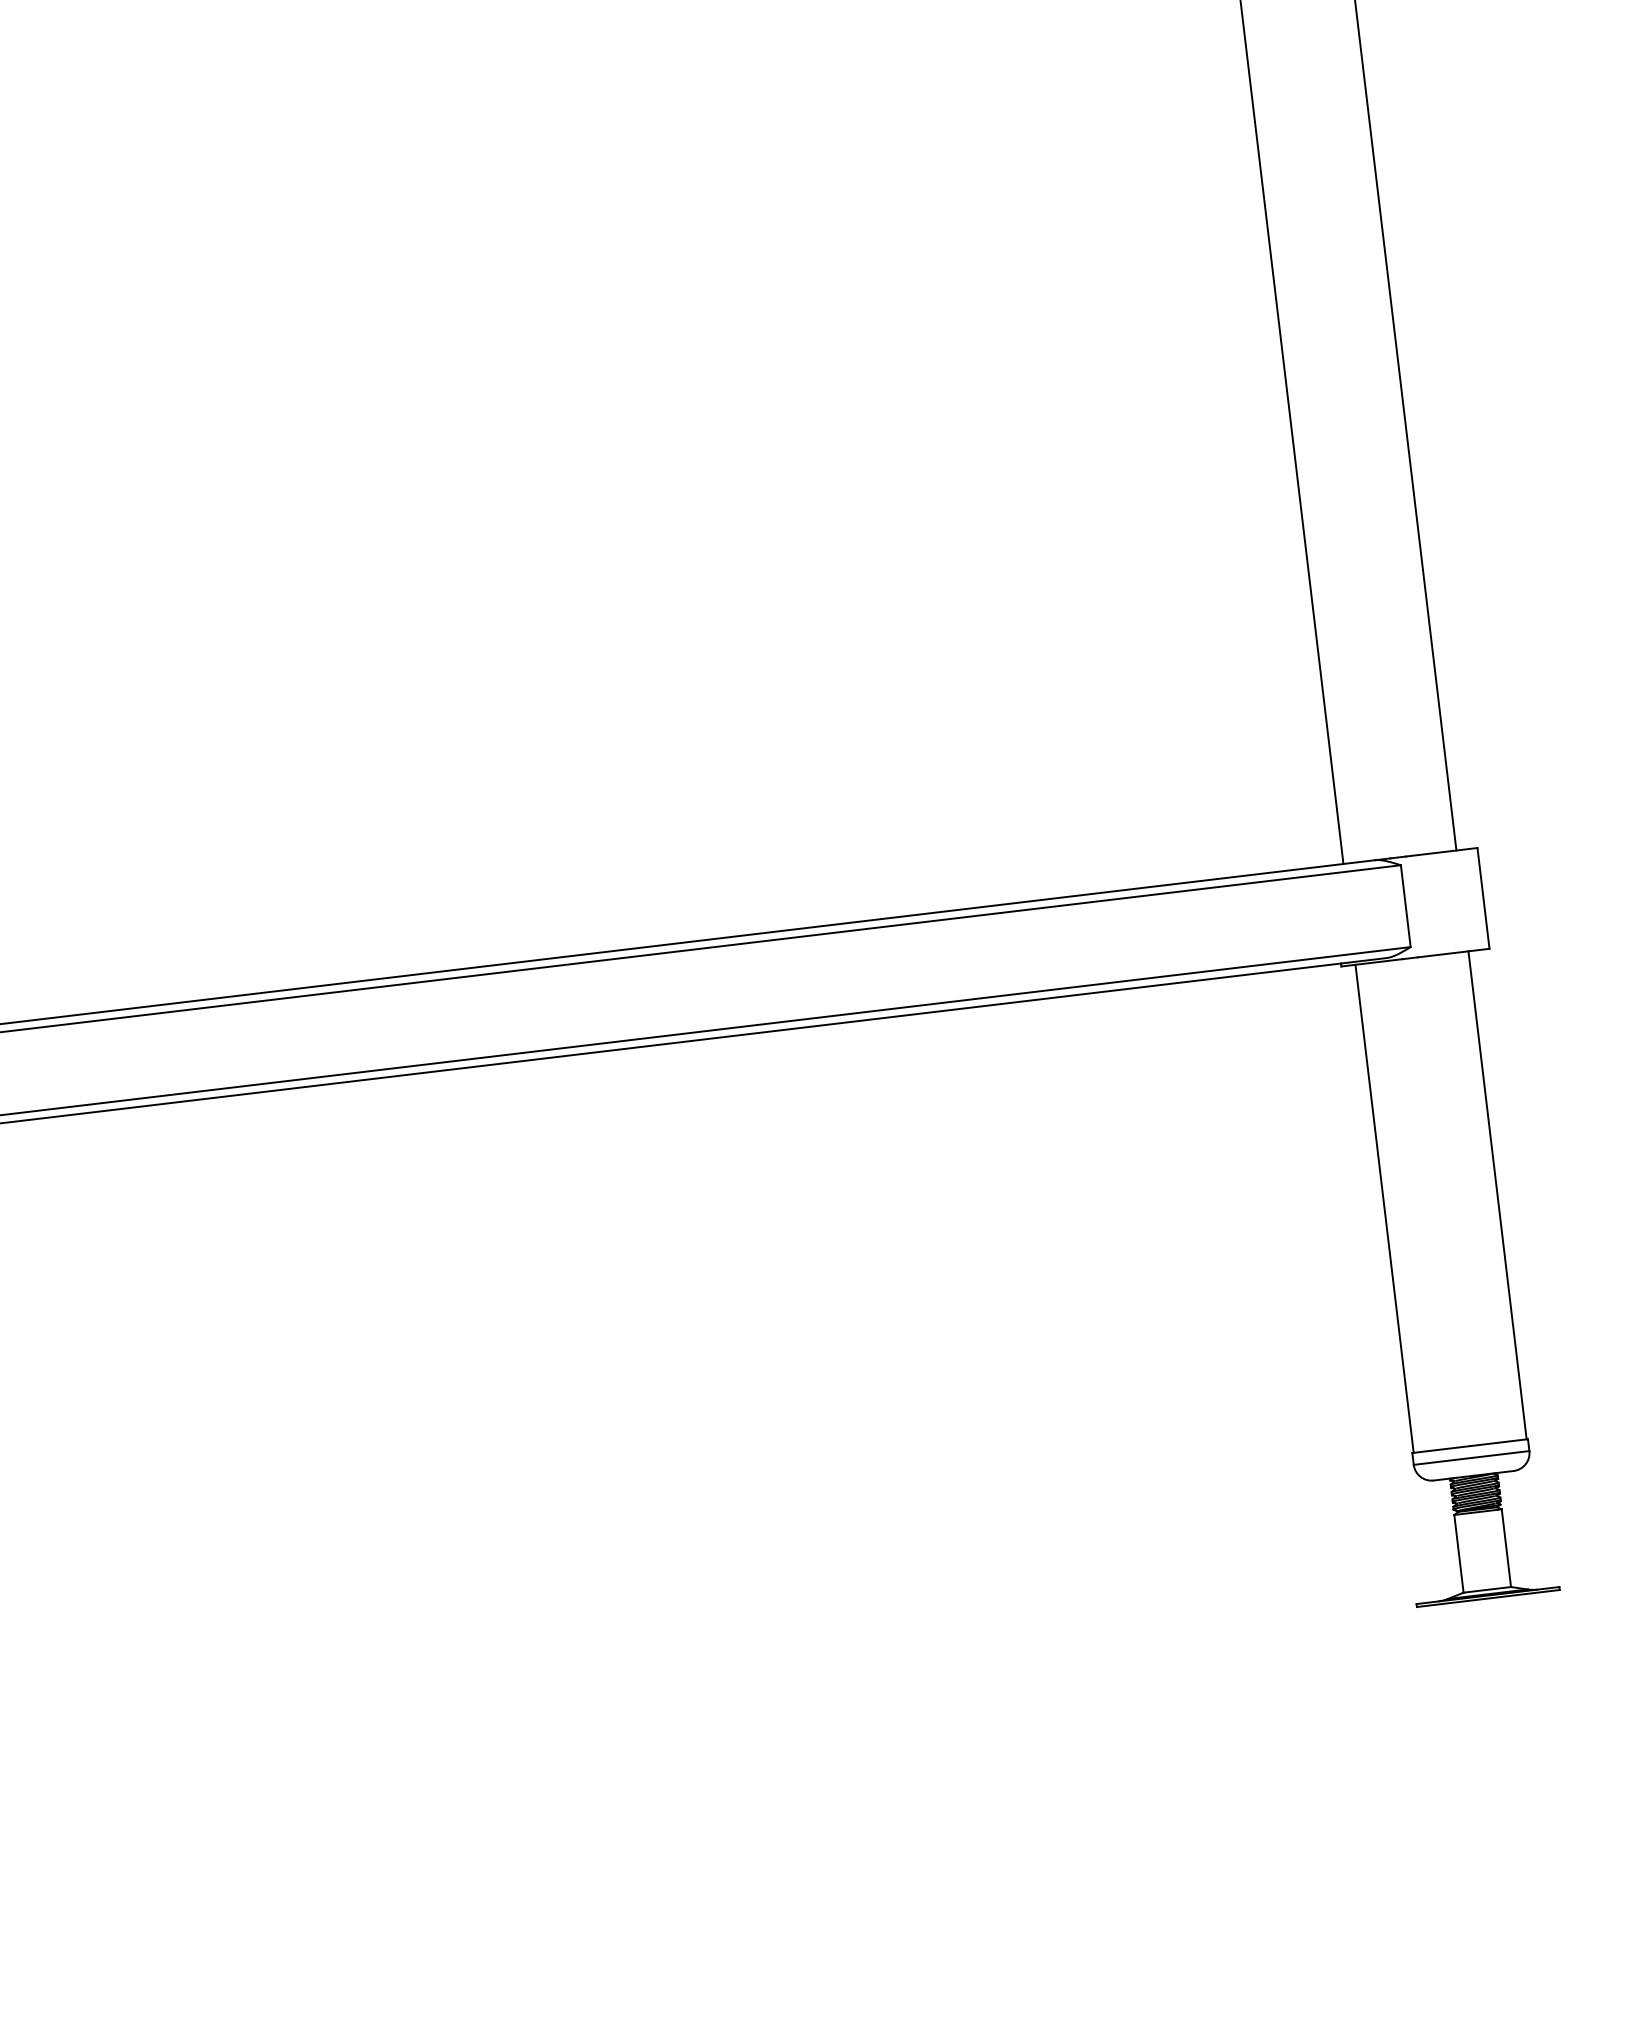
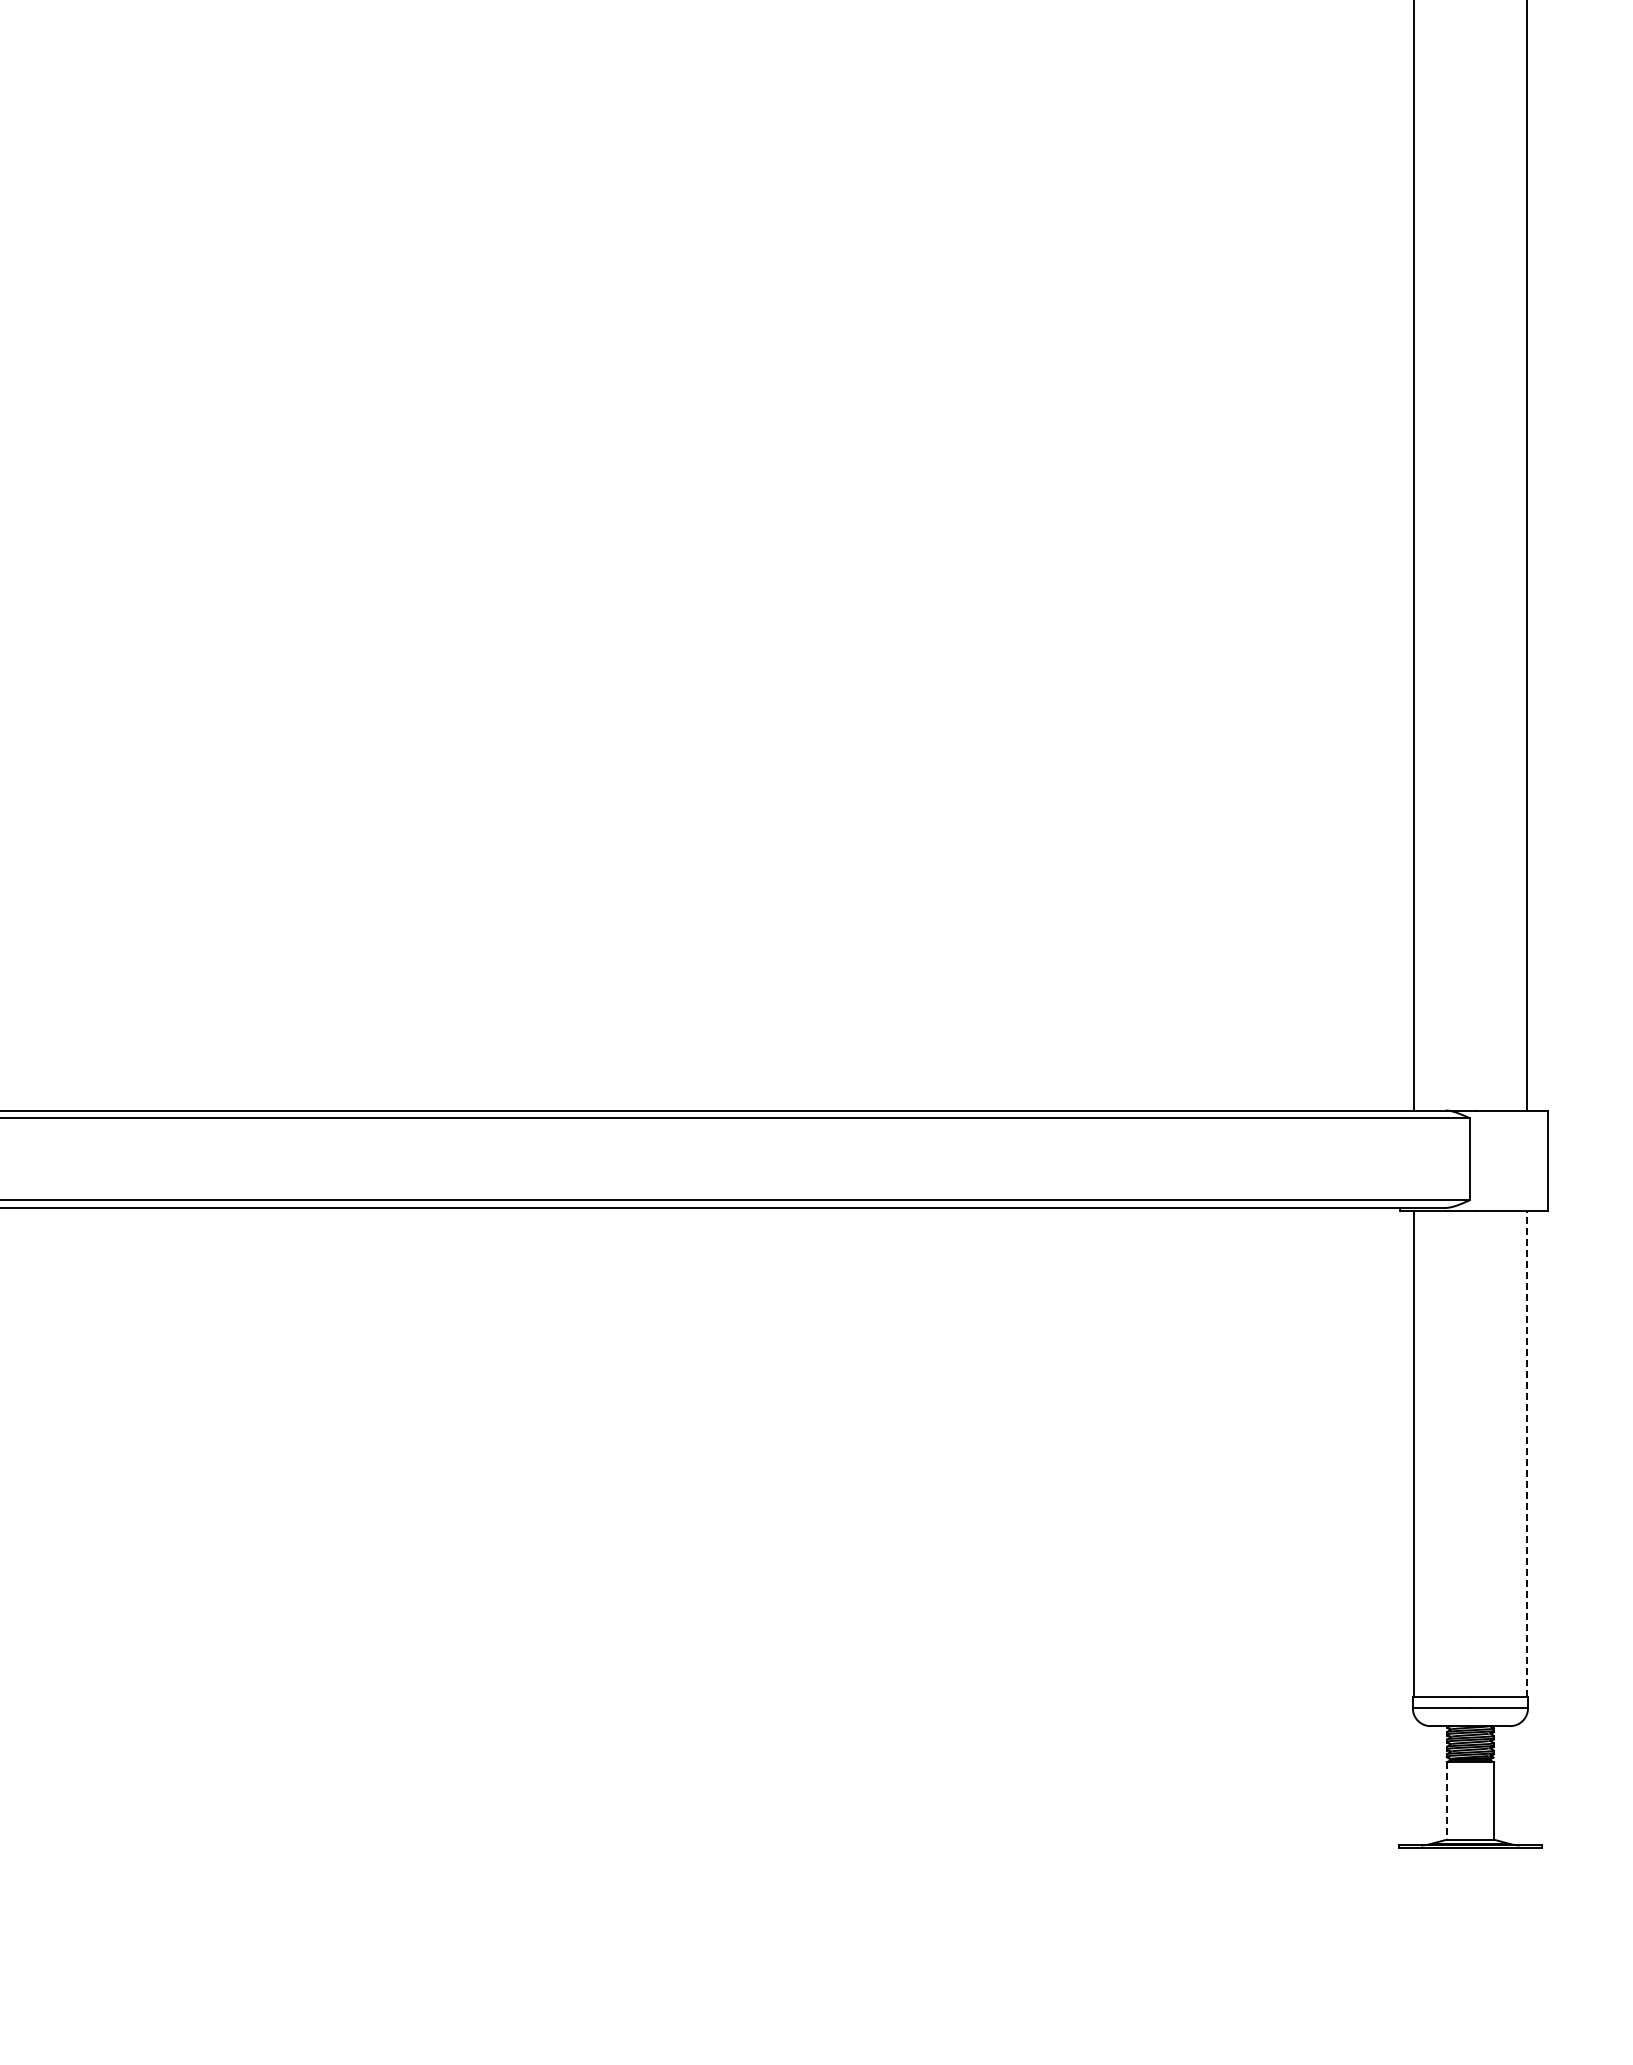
line: (1497, 1195) -> (1526, 1453), solid -> dashed
line: (1458, 1554) -> (1446, 1801), solid -> dashed

